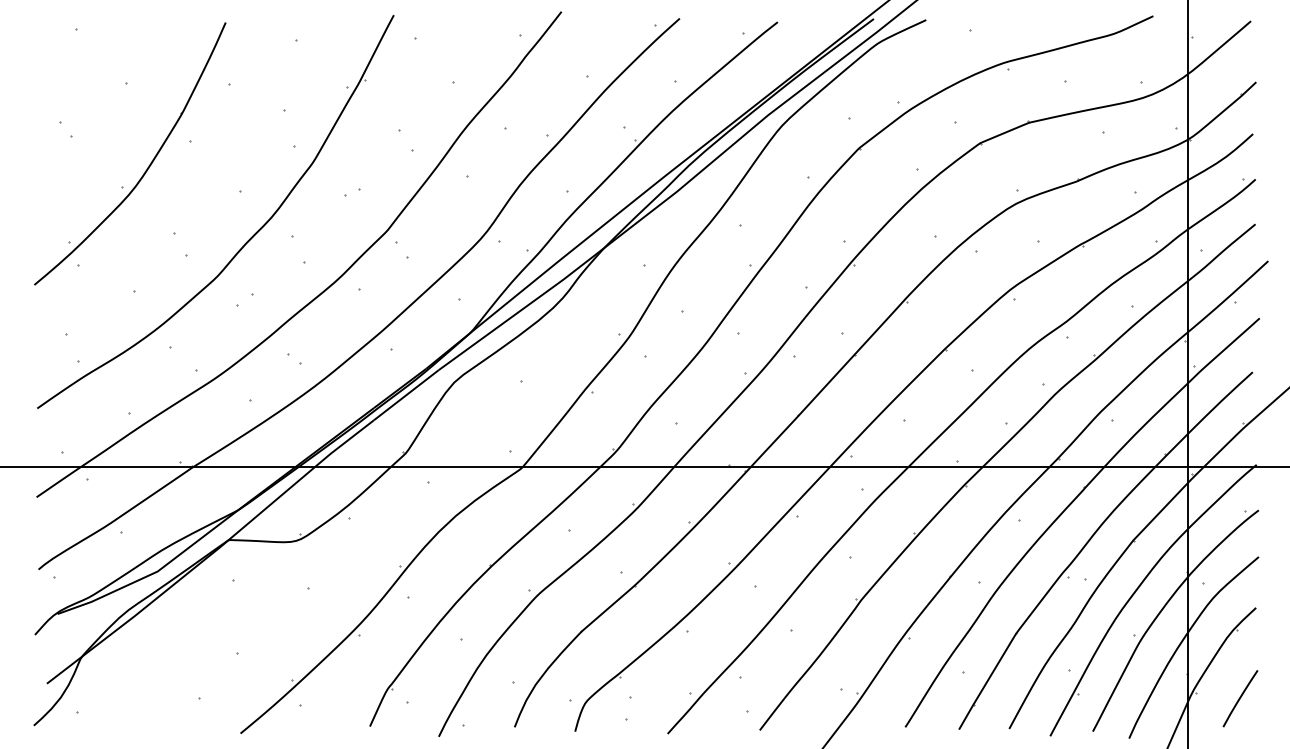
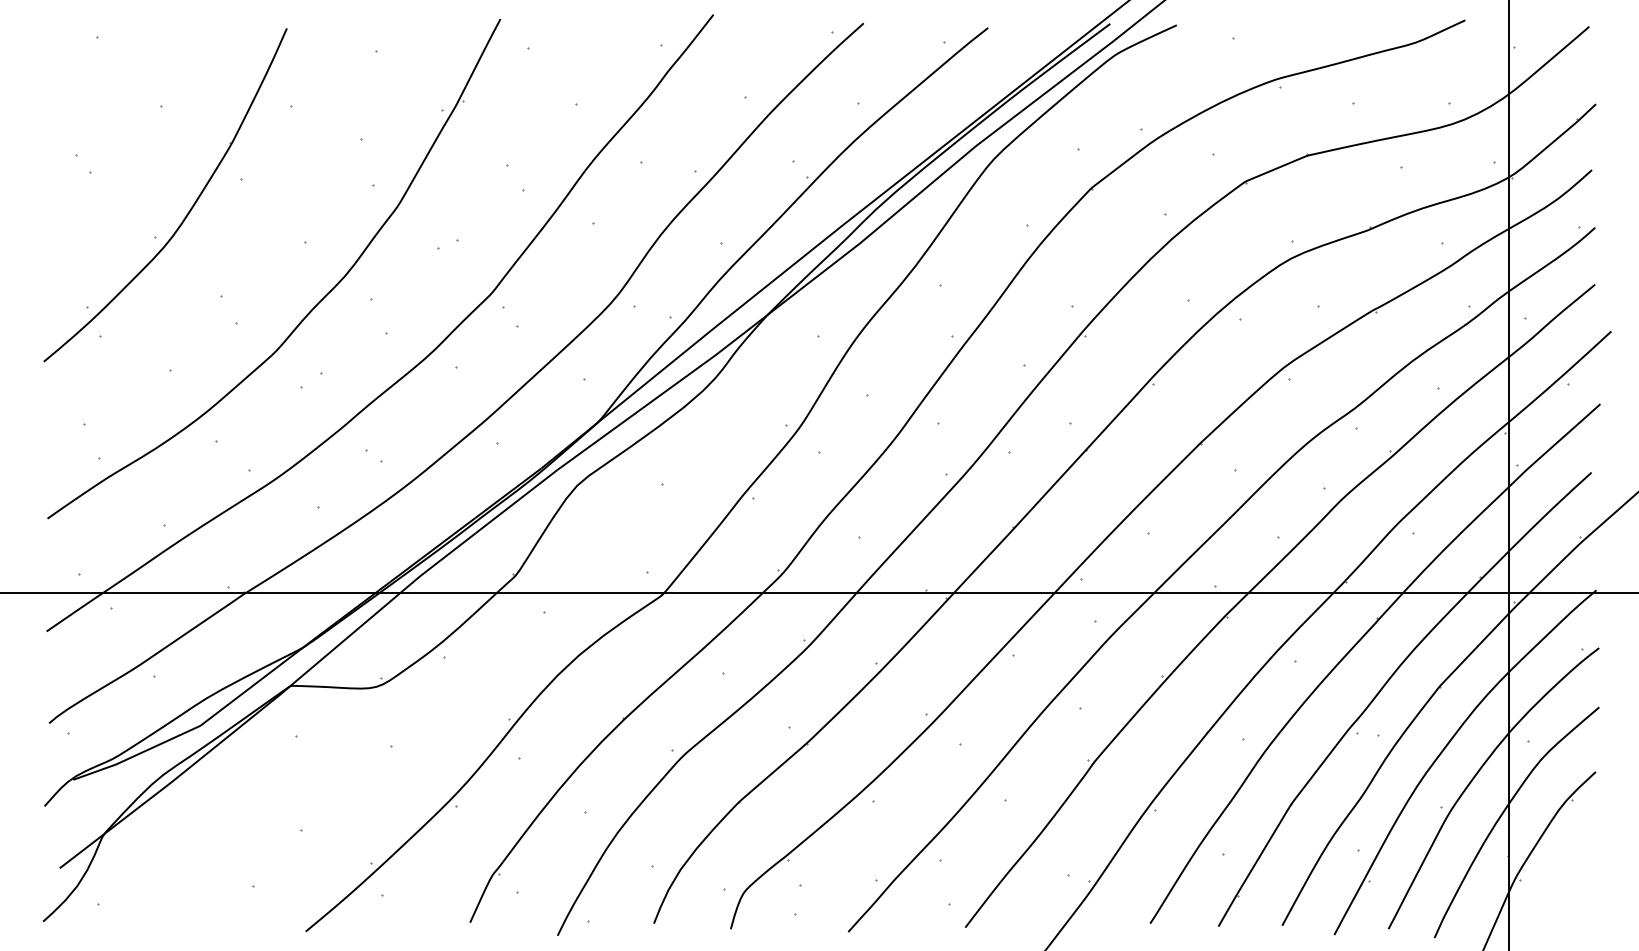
curve: (1240, 698) -> (1575, 887), removed

